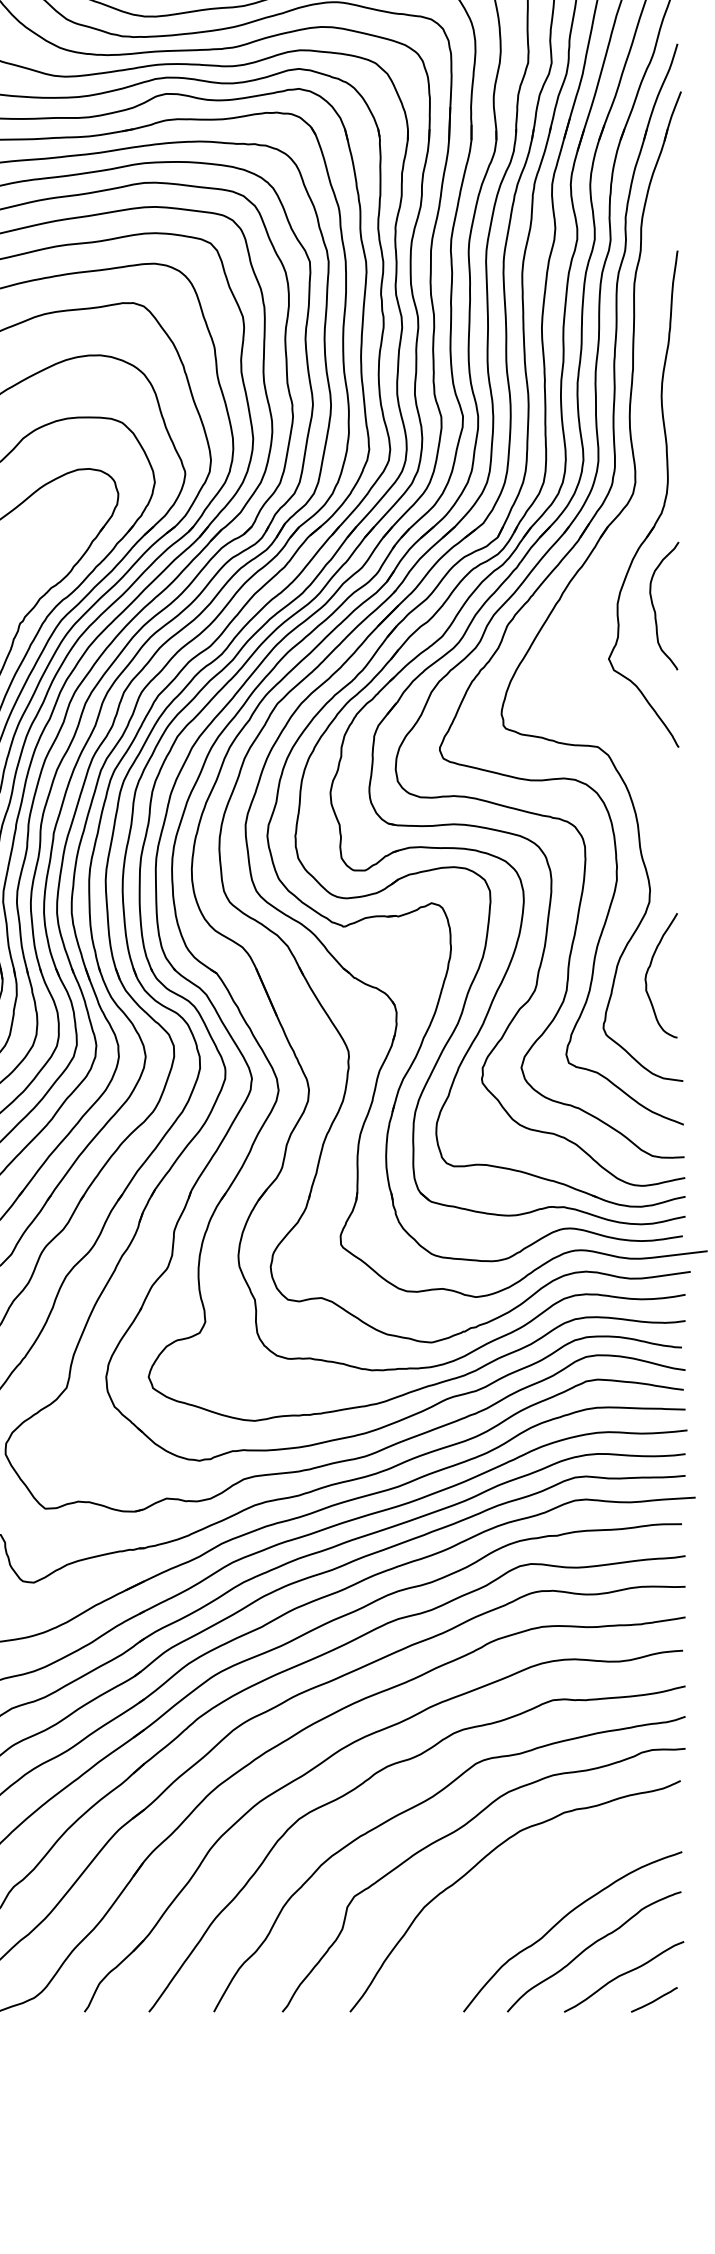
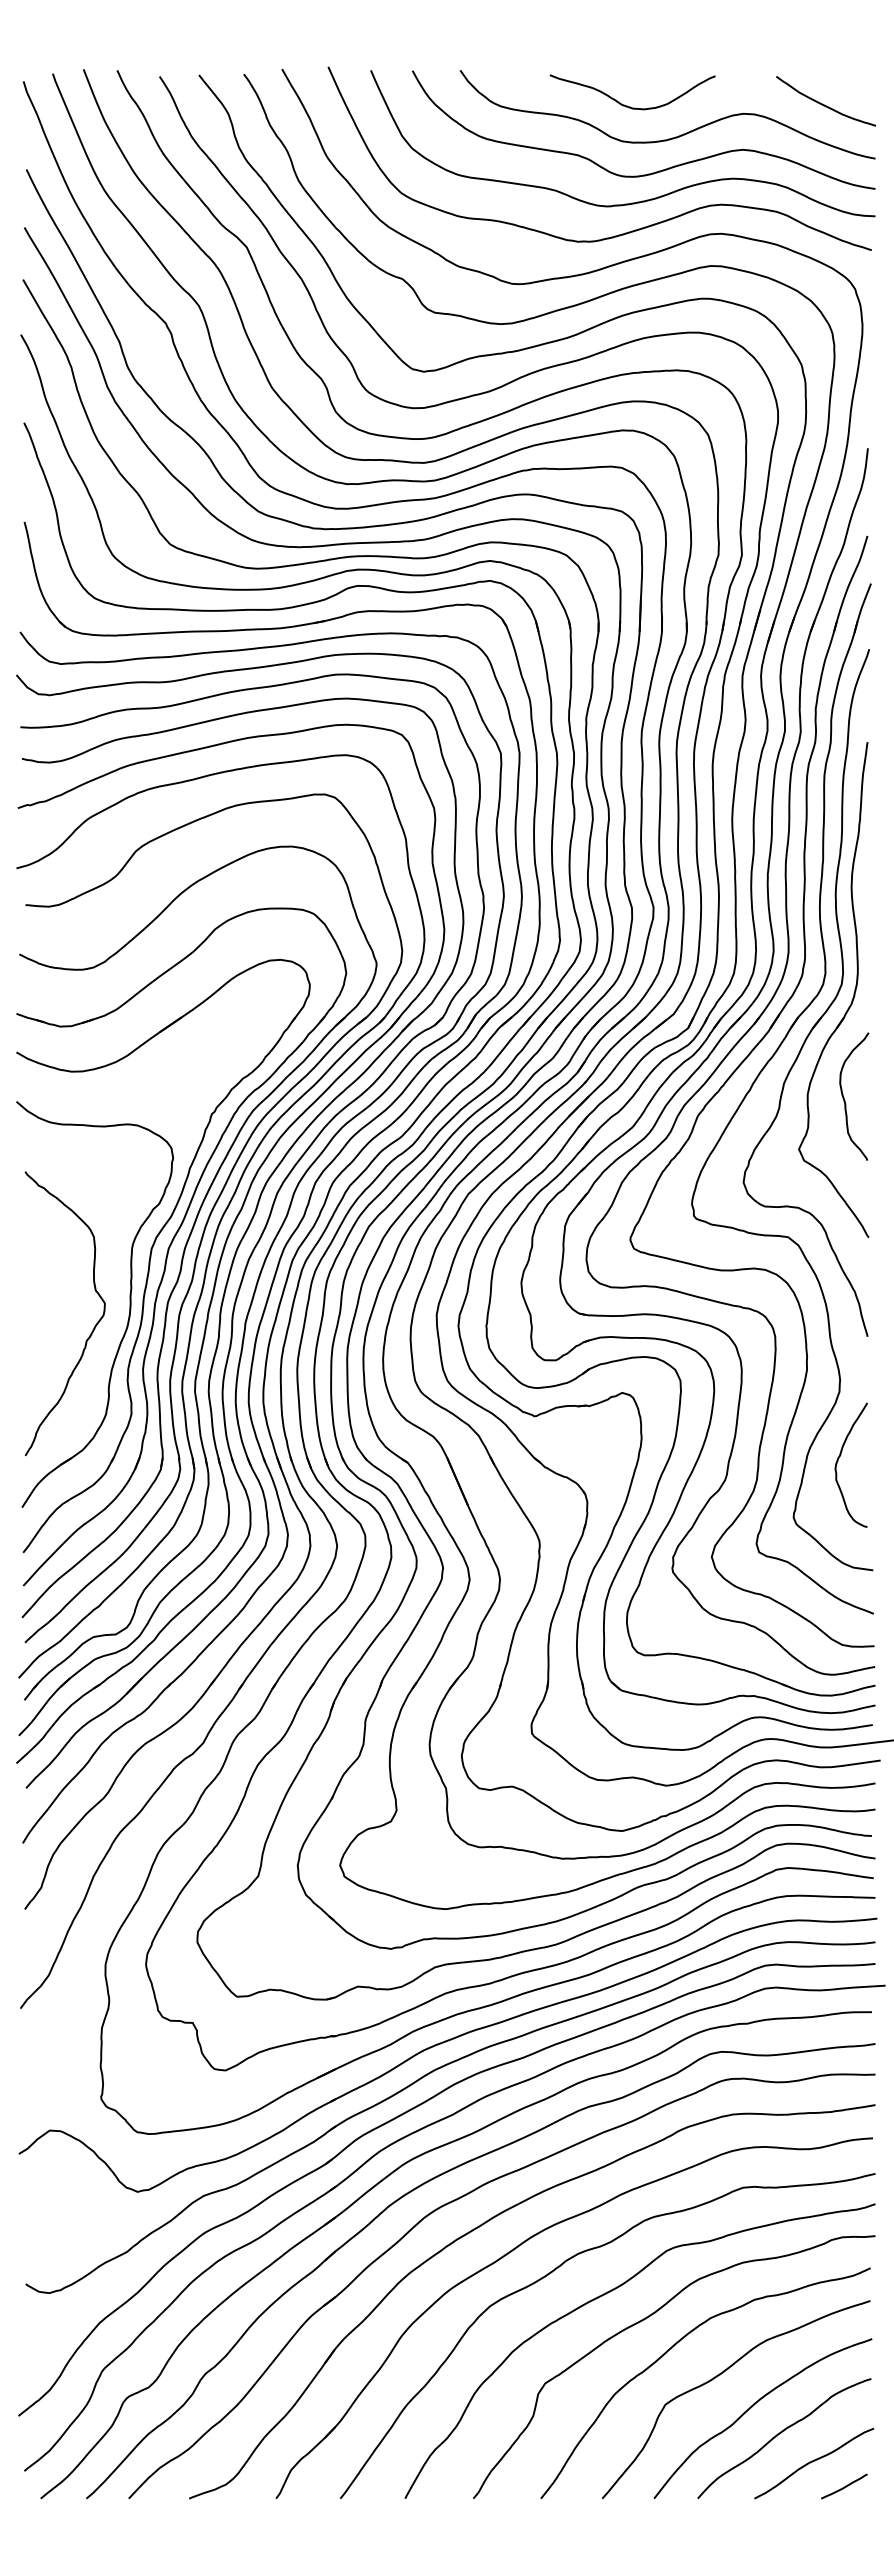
part: (637, 516) -> (827, 1007), added
curve: (530, 1888) -> (720, 2375), added

